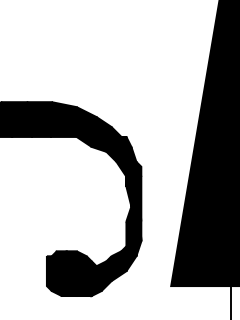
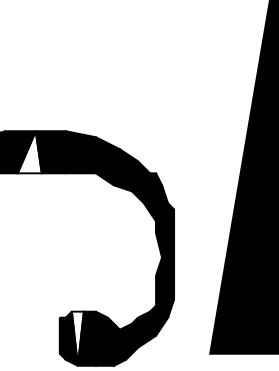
fill: (21, 119) -> (29, 152), removed
fill: (61, 273) -> (77, 338), removed

